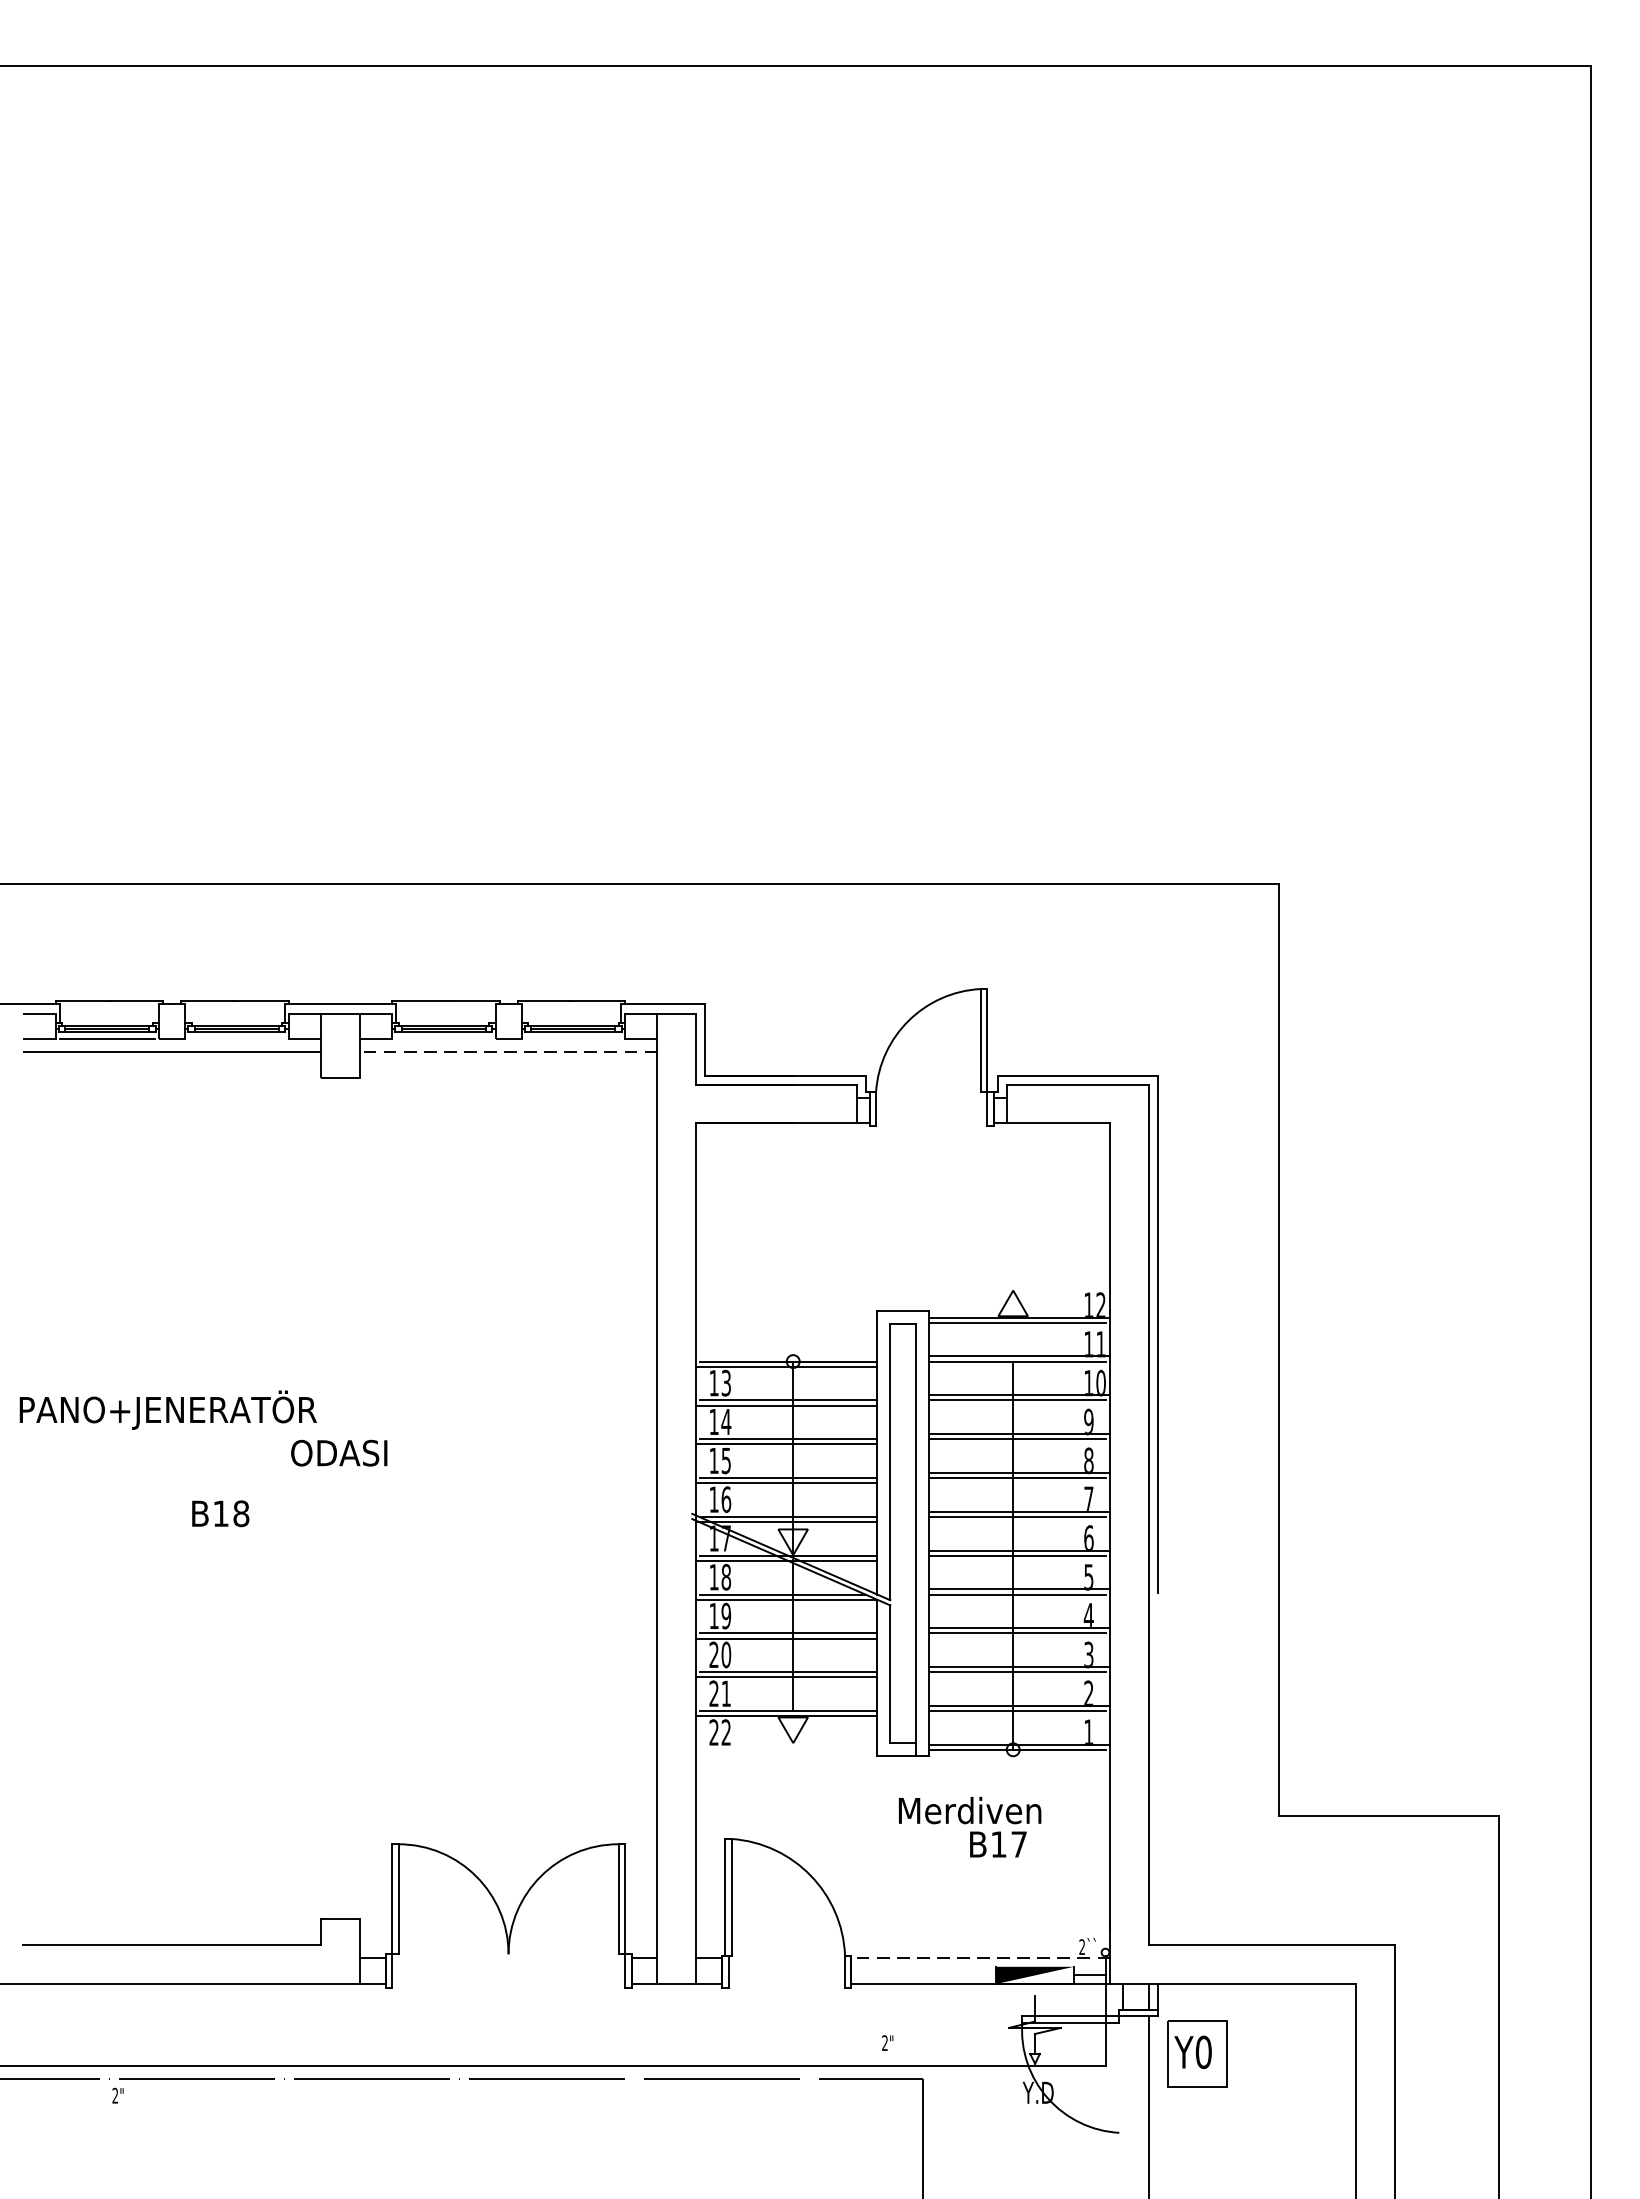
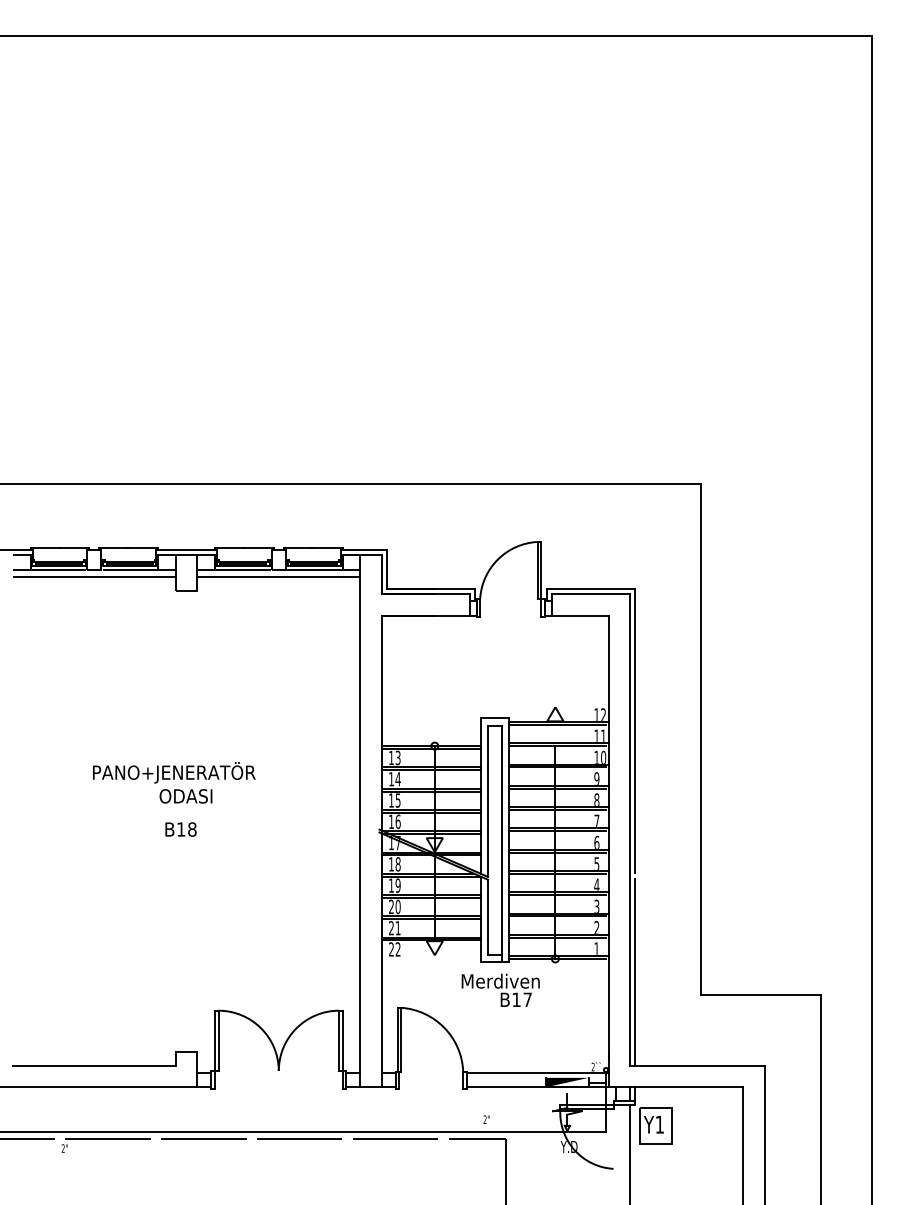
line: (236, 1039) -> (129, 569), added
line: (444, 1039) -> (243, 569), added
line: (573, 1039) -> (314, 569), added
line: (508, 1052) -> (278, 576), dashed -> solid
text: (168, 1409) -> (174, 772), moved
text: (219, 1513) -> (180, 829), moved
line: (1157, 1774) -> (634, 972), added
text: (969, 1825) -> (500, 989), moved
line: (980, 1958) -> (537, 1073), dashed -> solid
text: (1203, 2051) -> (659, 1124), Y0 -> Y1

